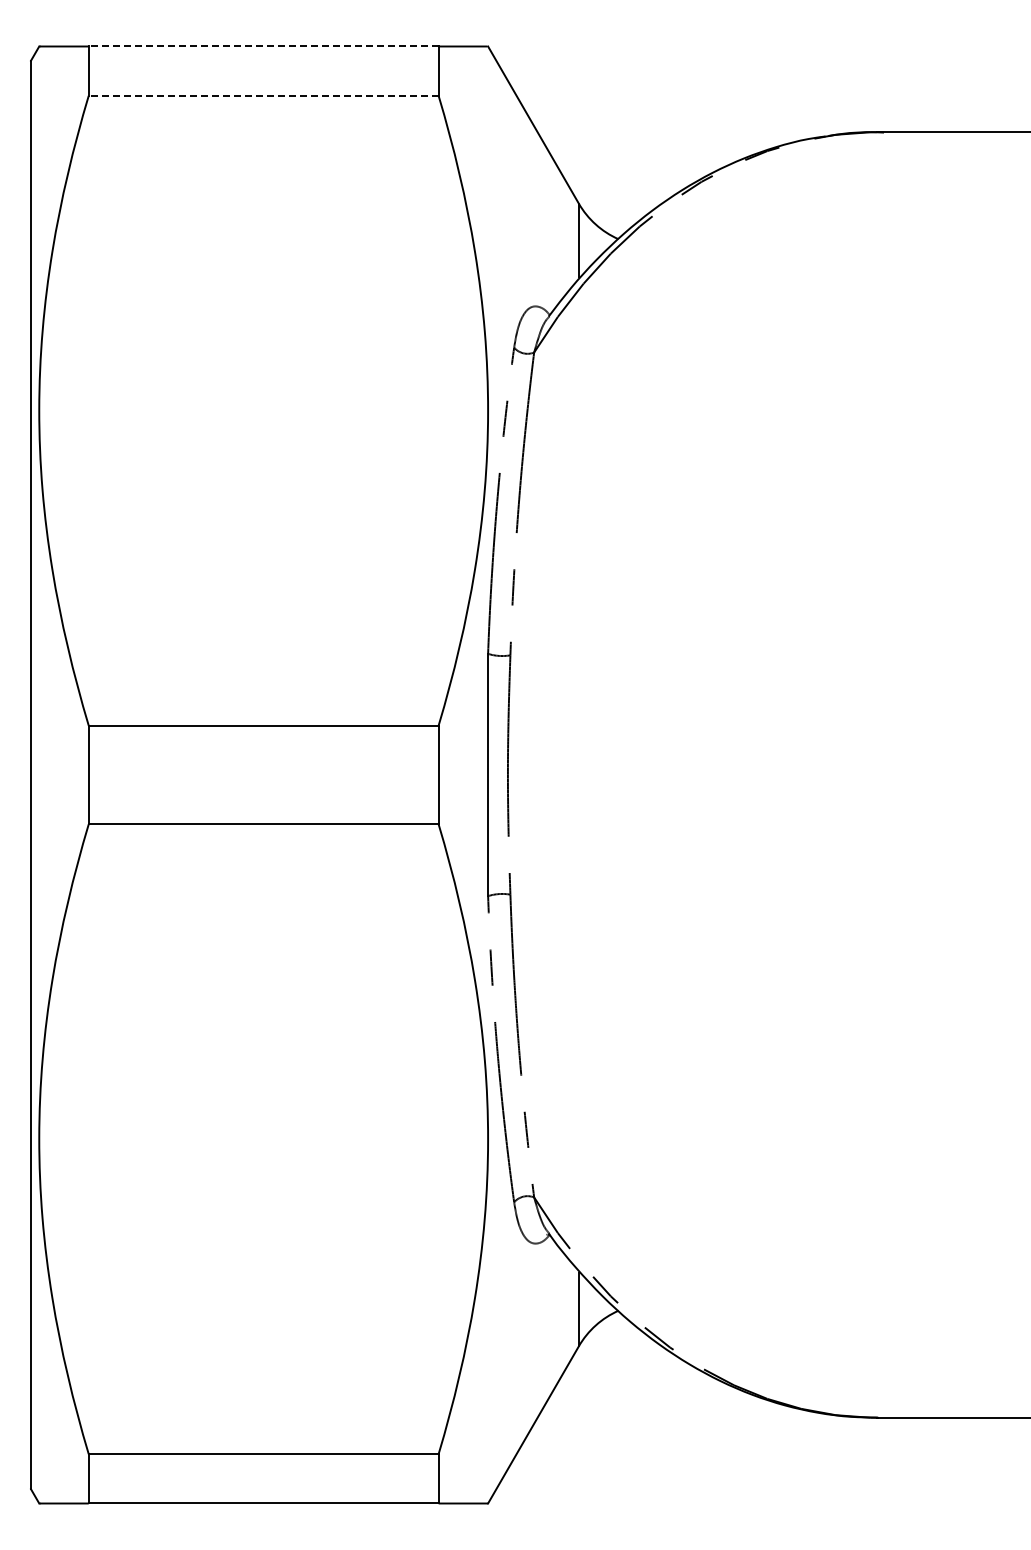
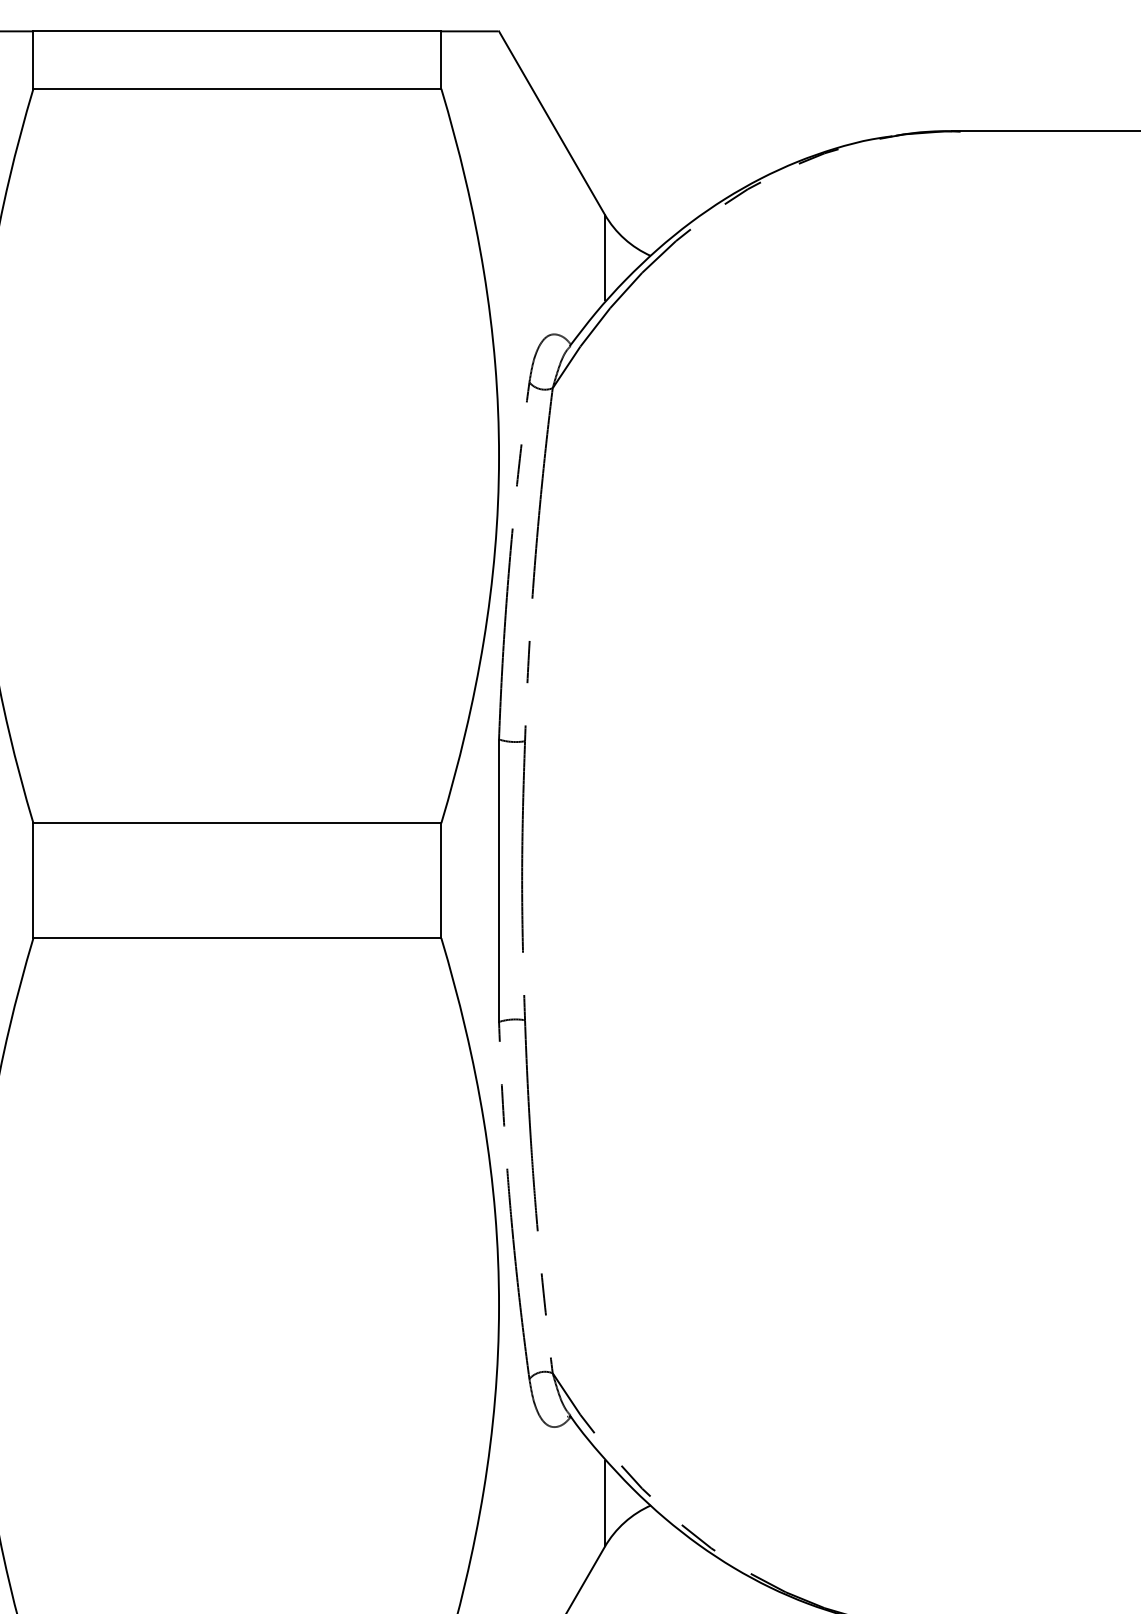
line: (263, 46) -> (237, 31), dashed -> solid
line: (263, 95) -> (237, 88), dashed -> solid

